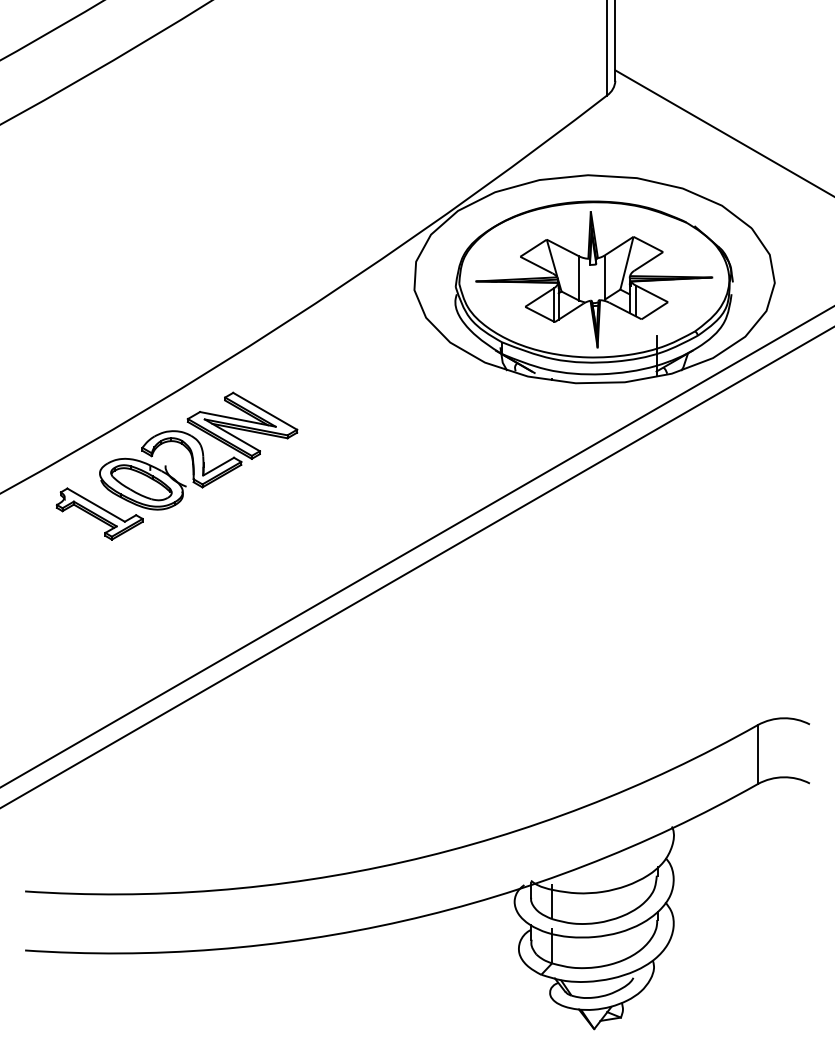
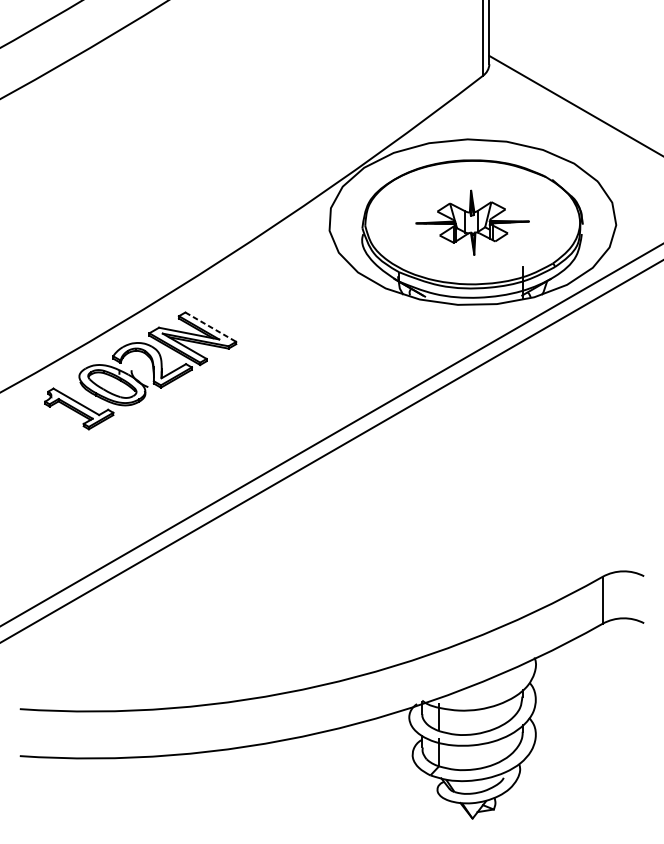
part: (594, 279) -> (472, 222), size x0.6
line: (265, 411) -> (211, 327), solid -> dashed

